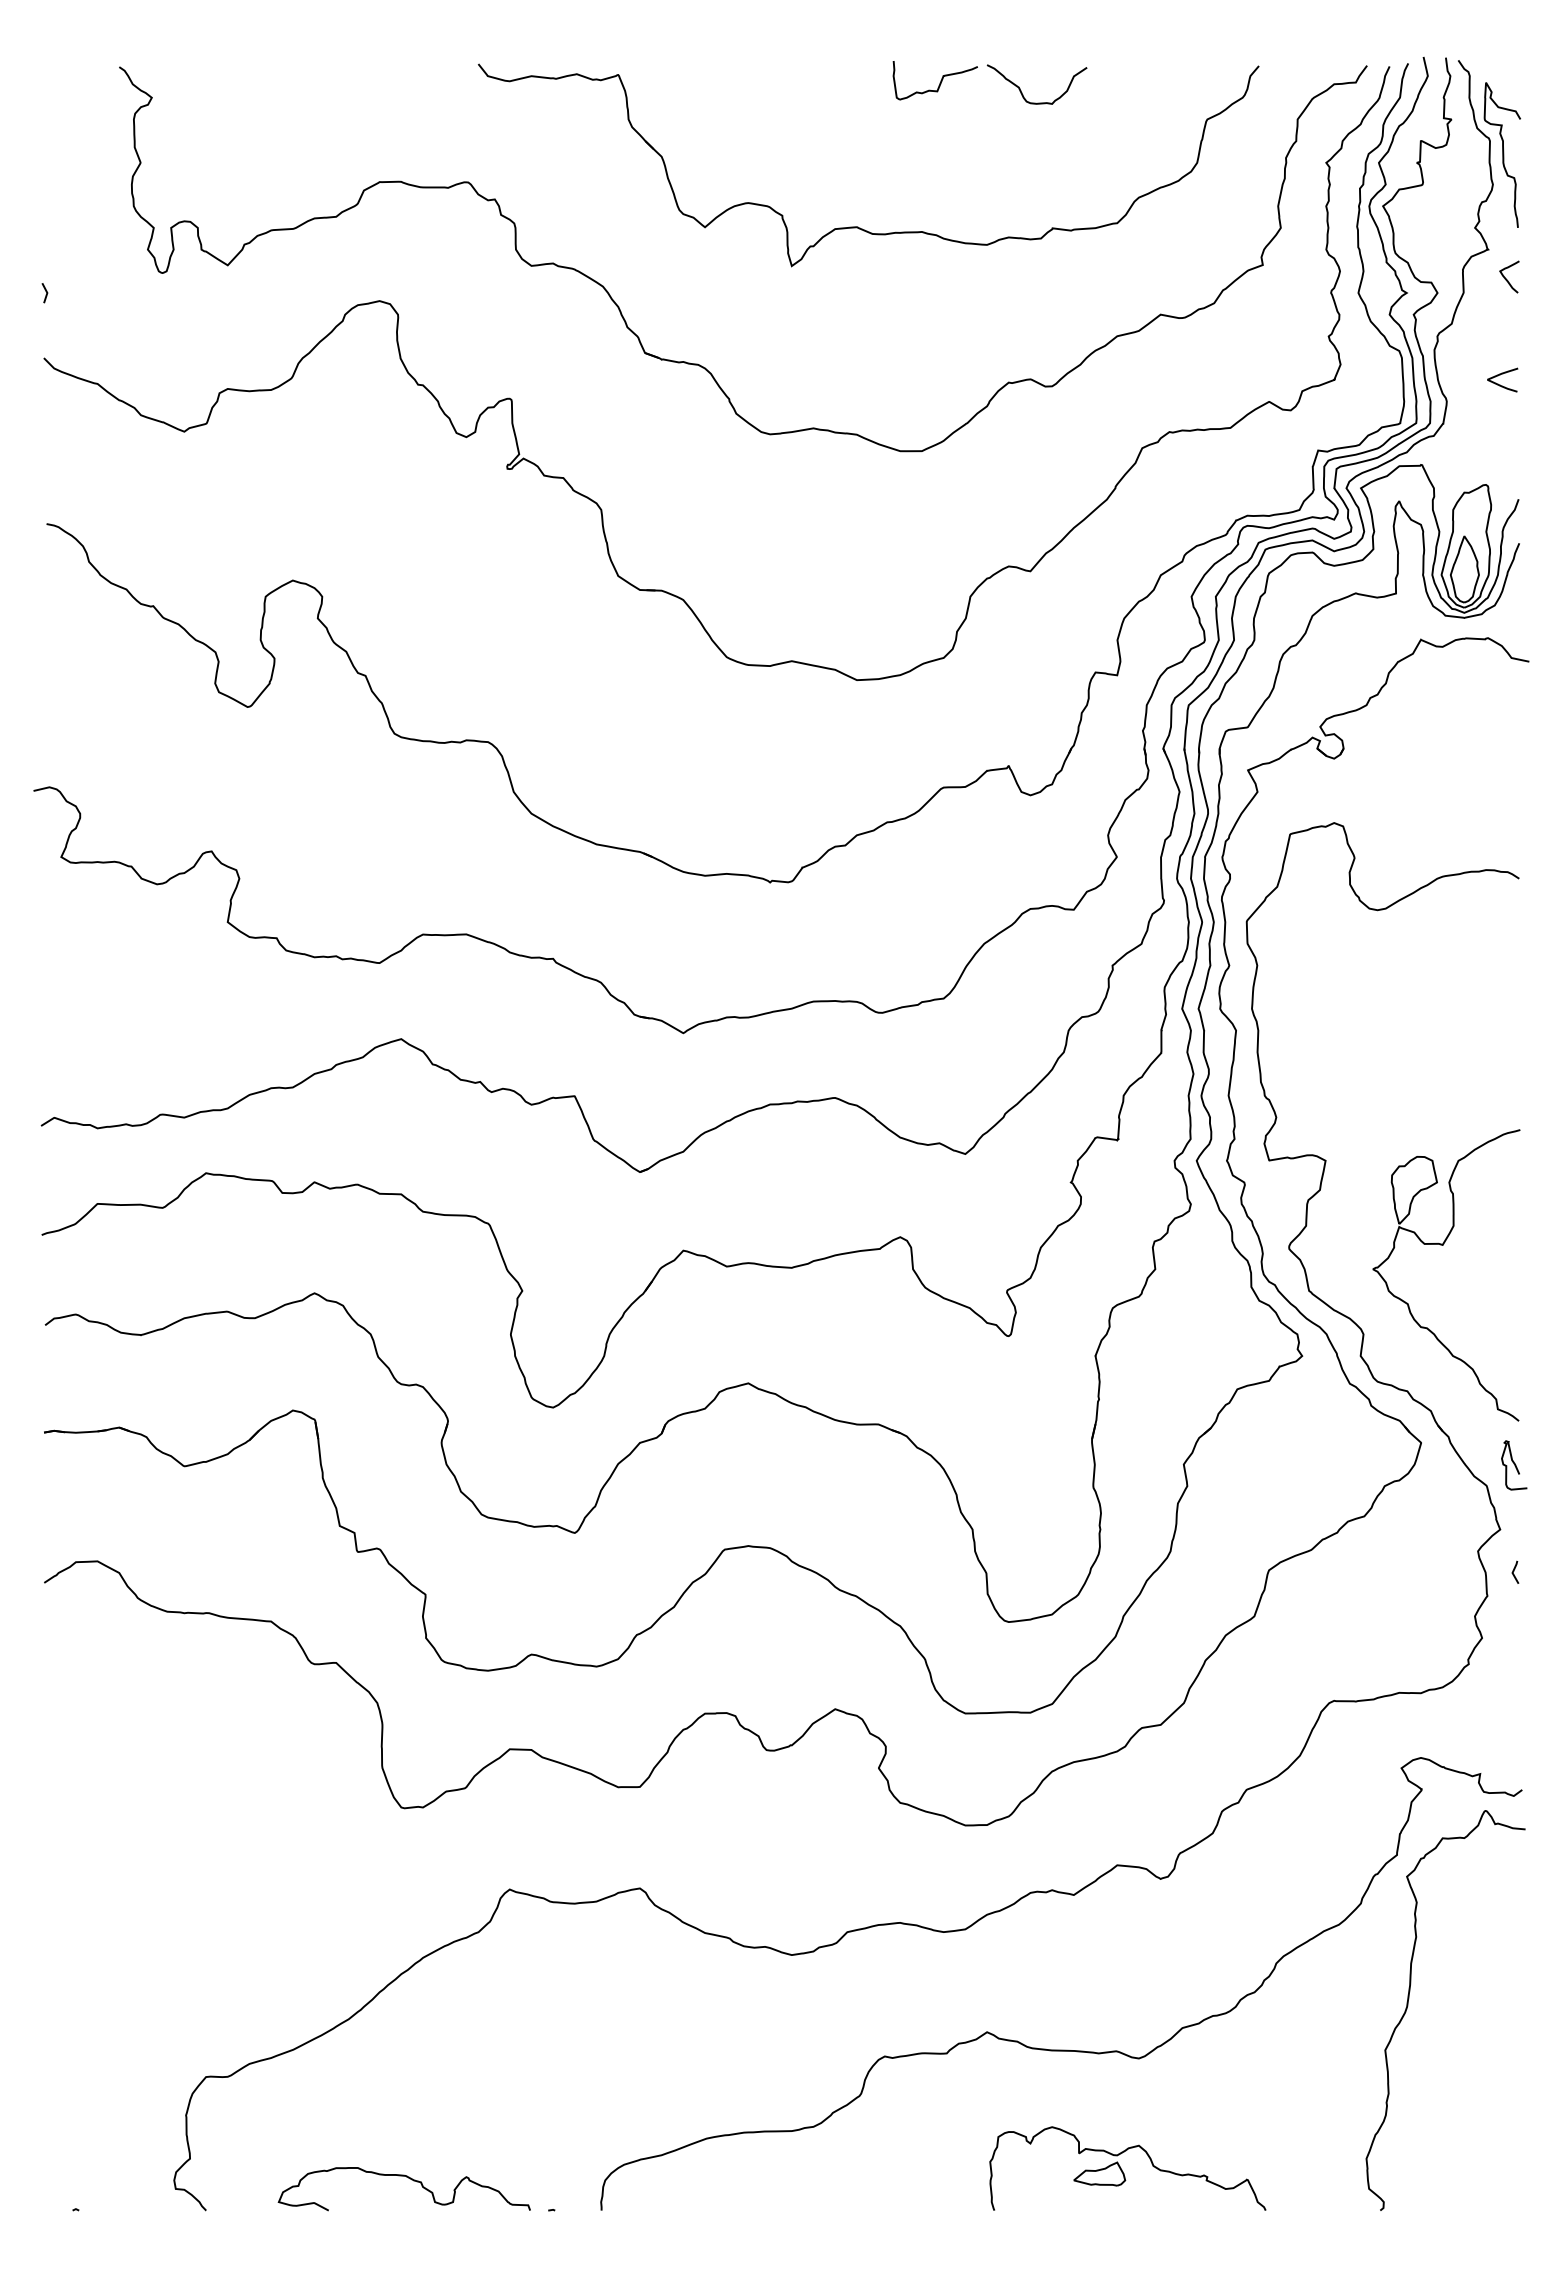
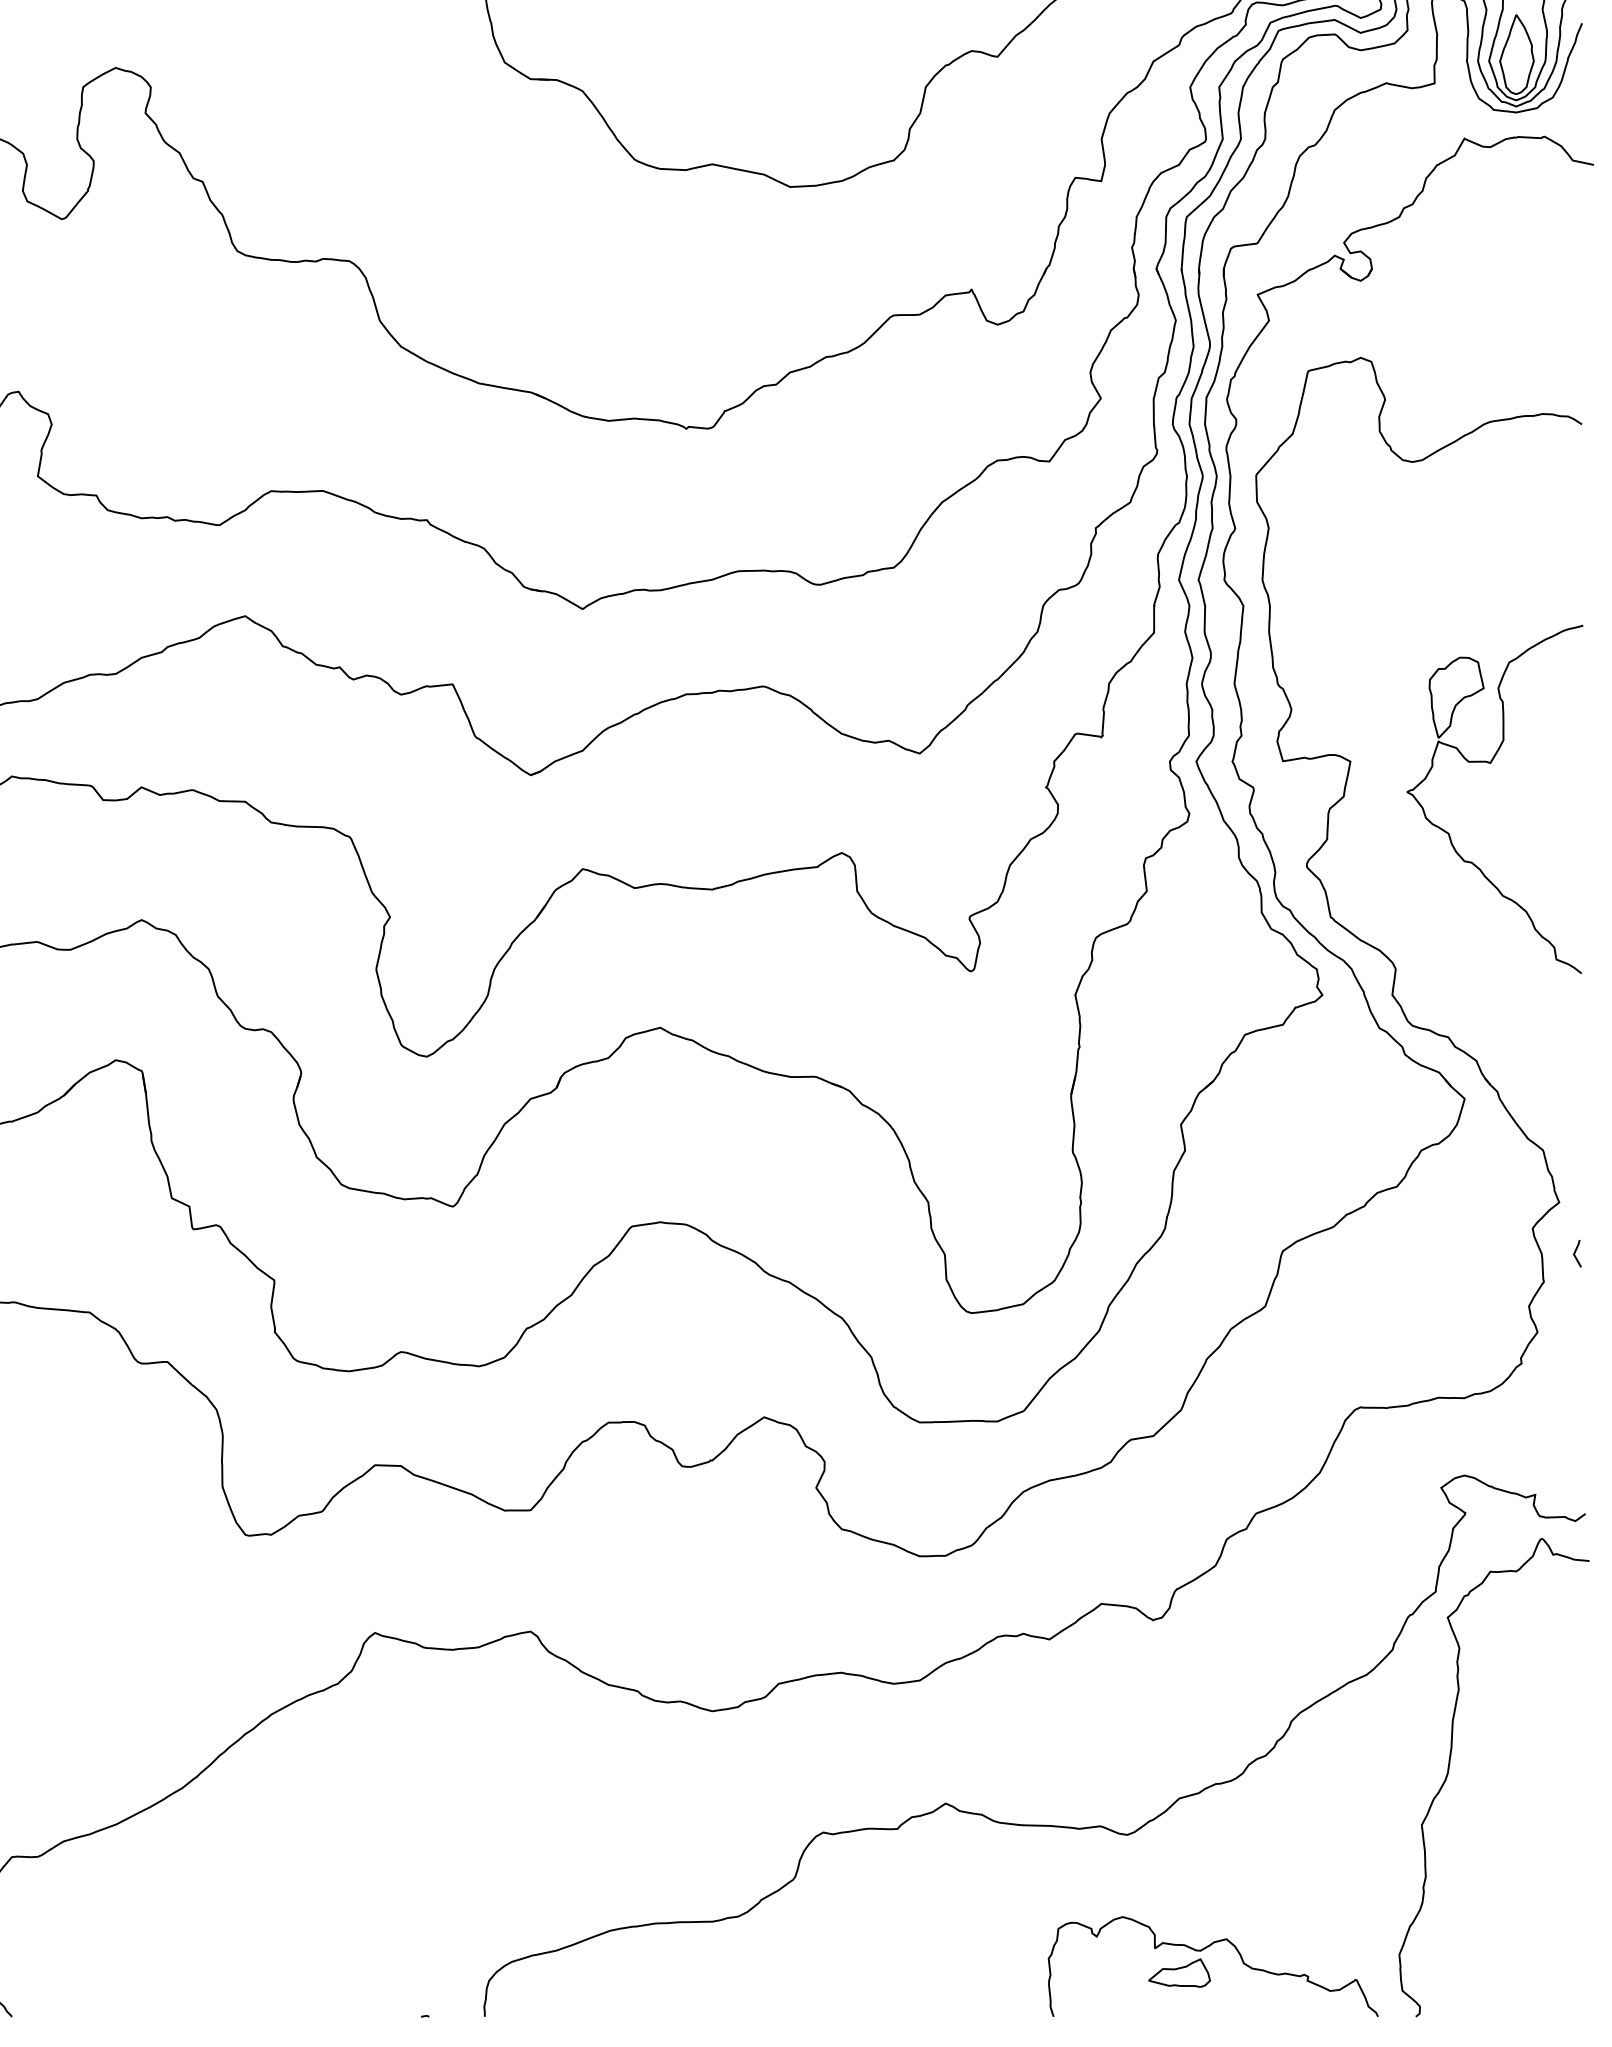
part: (1443, 1245) -> (1491, 763), moved
curve: (1514, 1465) -> (1576, 1125), removed
part: (1127, 2168) -> (1212, 1966), moved
curve: (411, 2180) -> (257, 1980), removed

